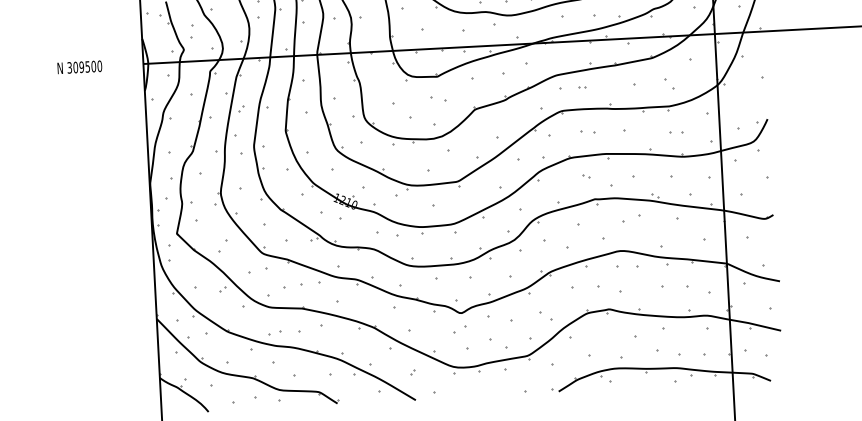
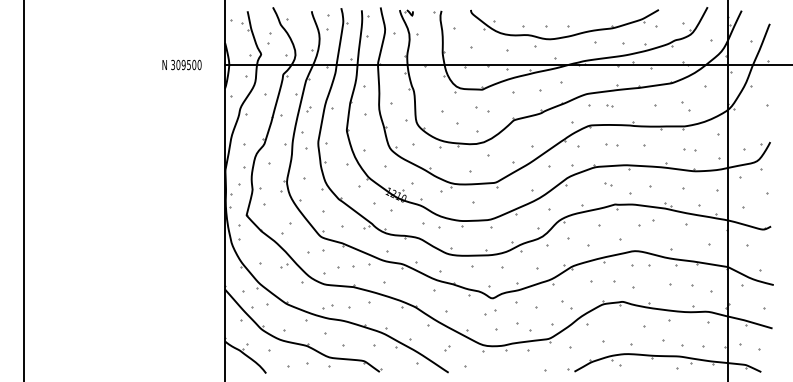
text: (79, 66) -> (181, 64), moved

